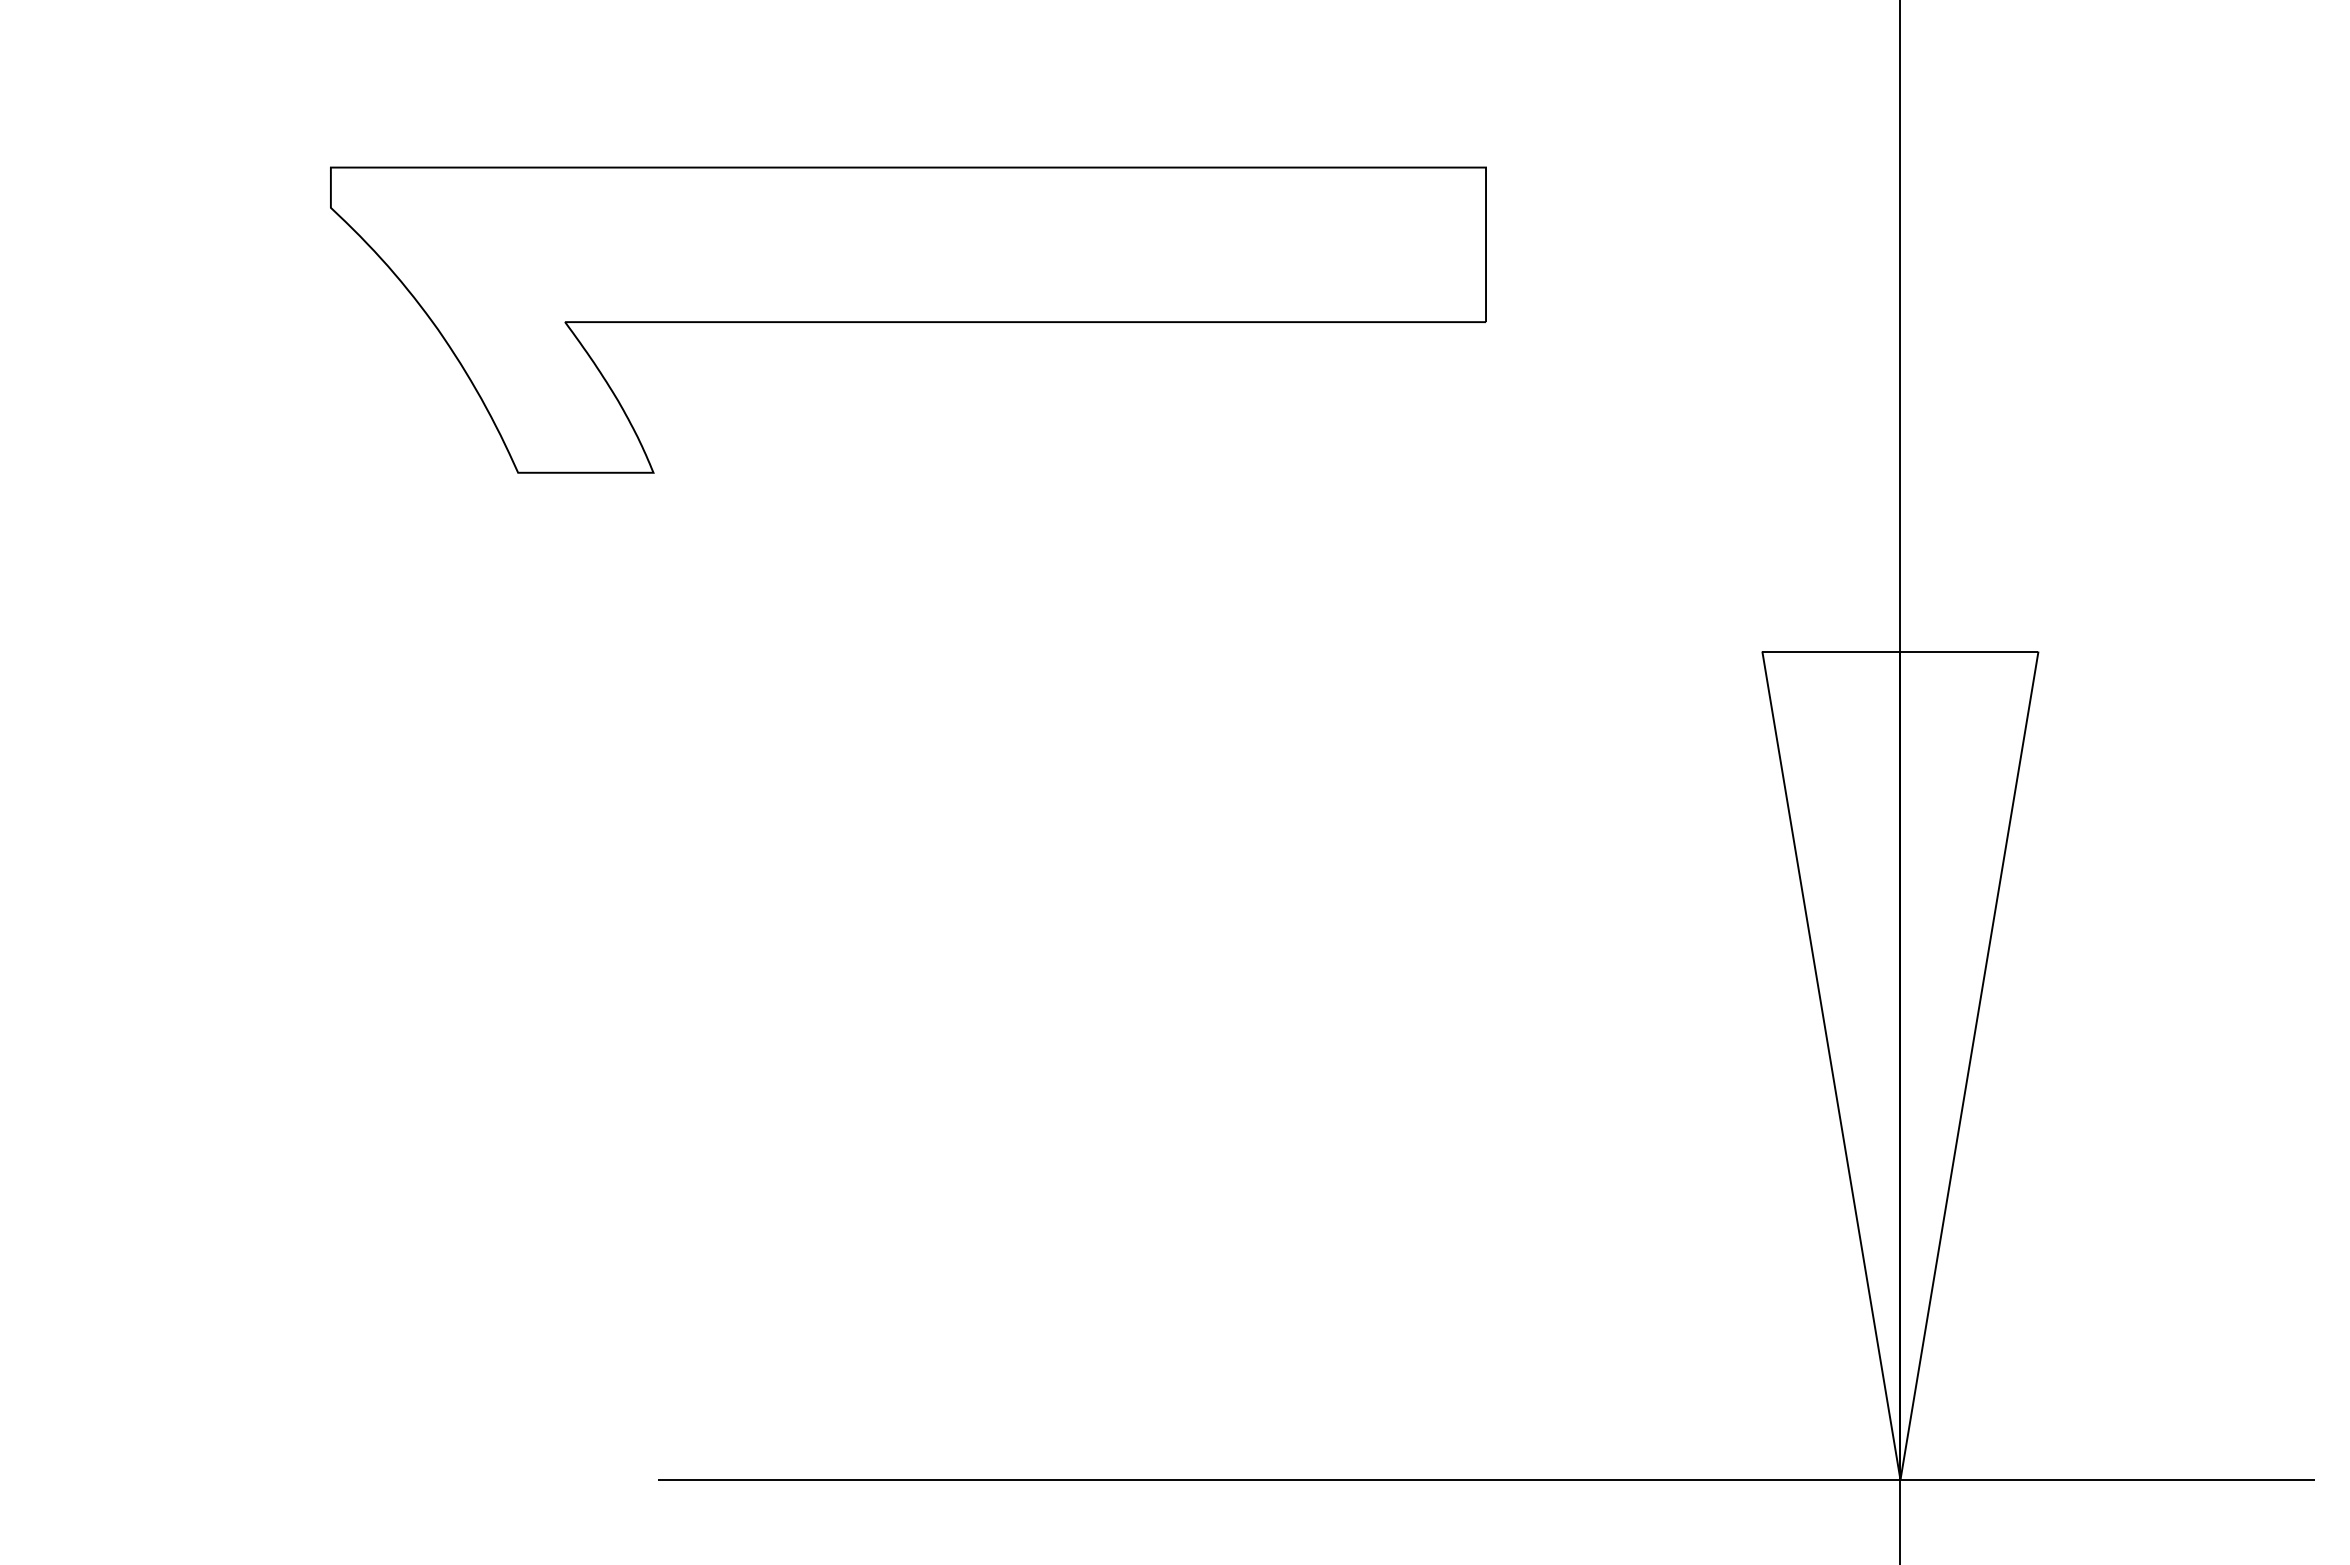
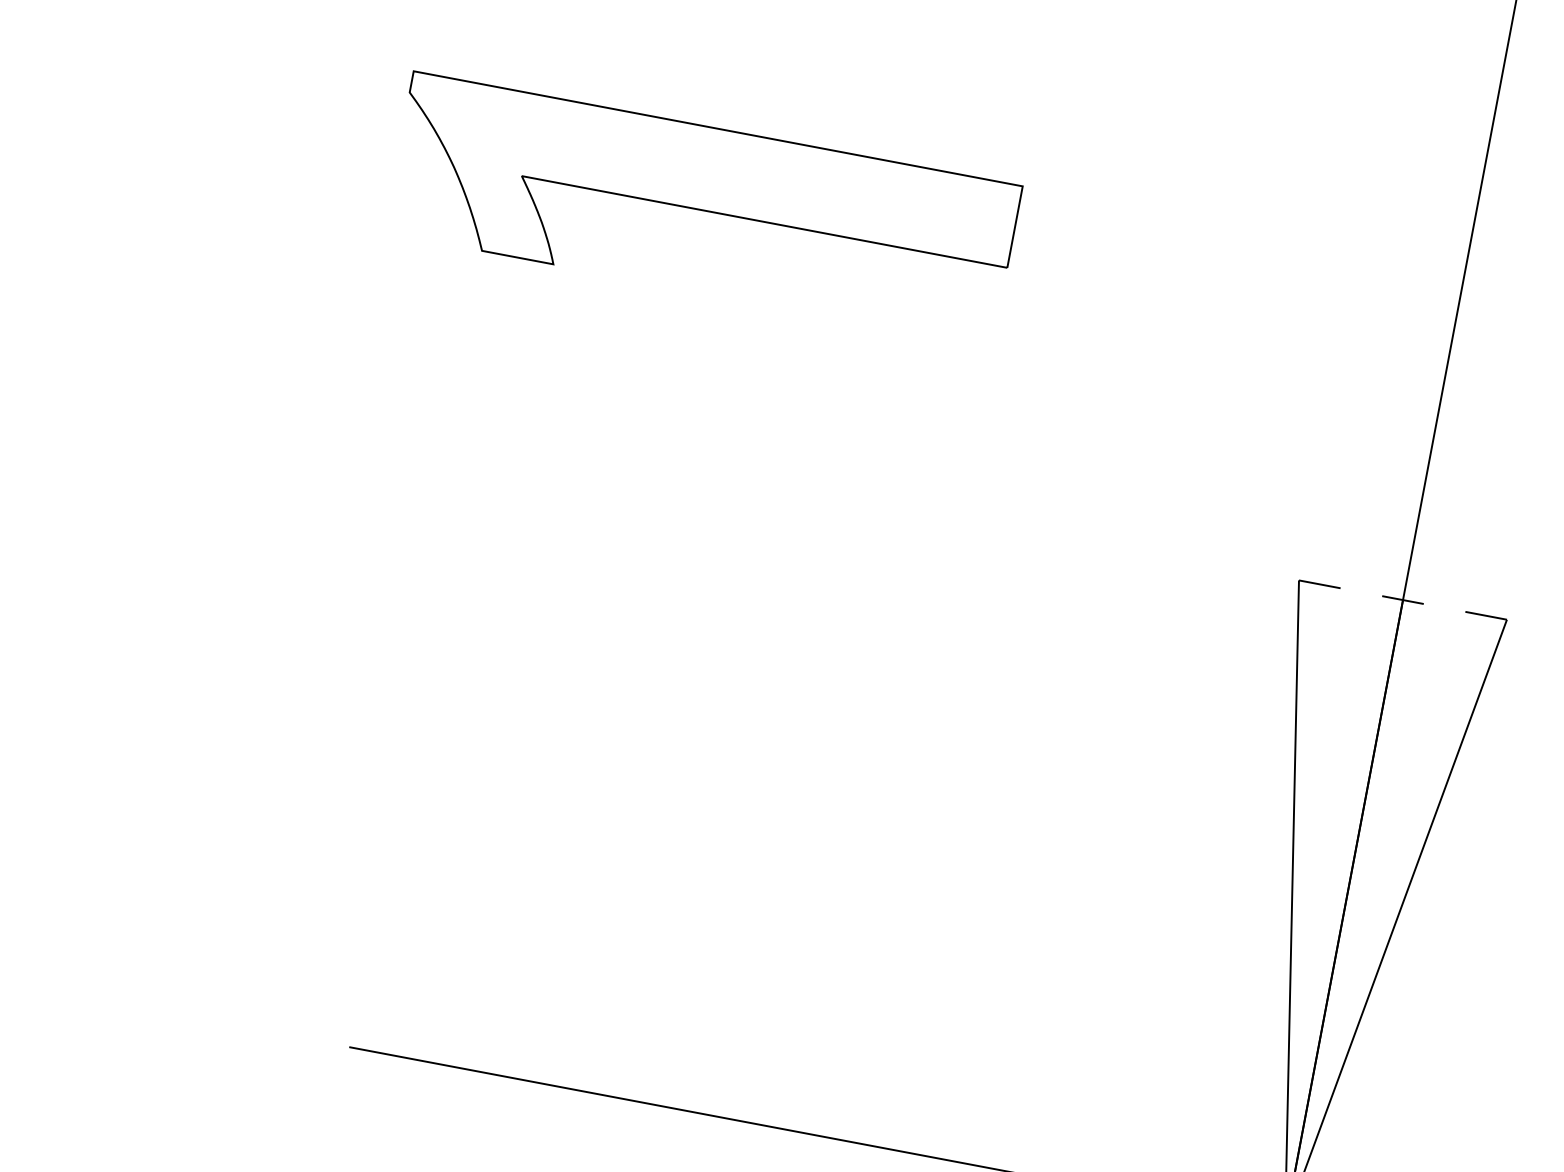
part: (908, 319) -> (703, 208), size x0.7
line: (1899, 651) -> (1402, 599), solid -> dashed

